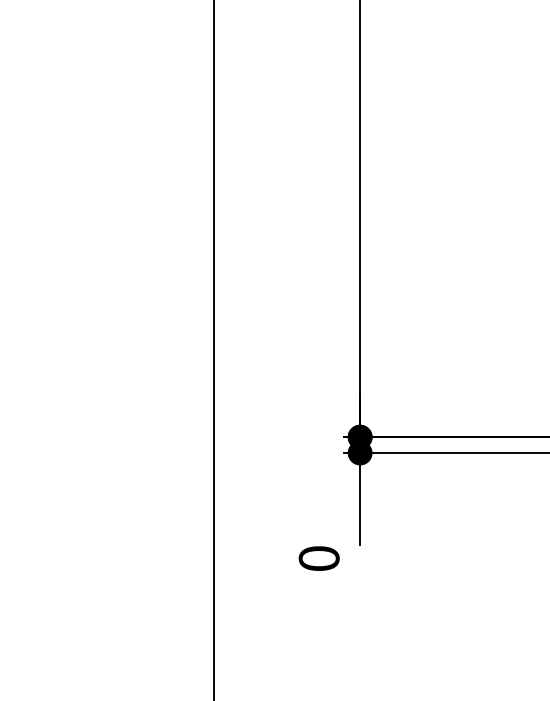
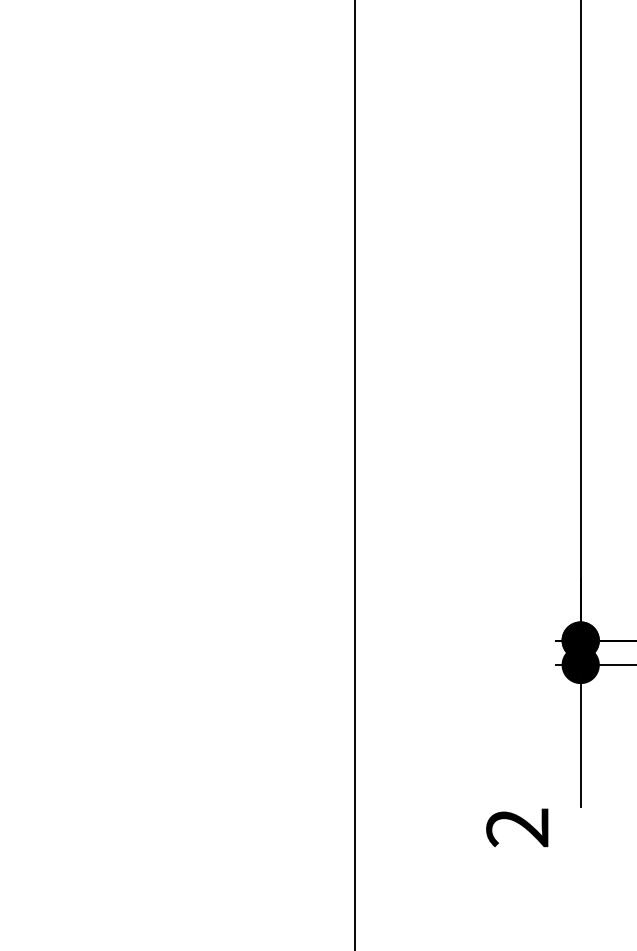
text: (318, 558) -> (516, 827), 0 -> 2

